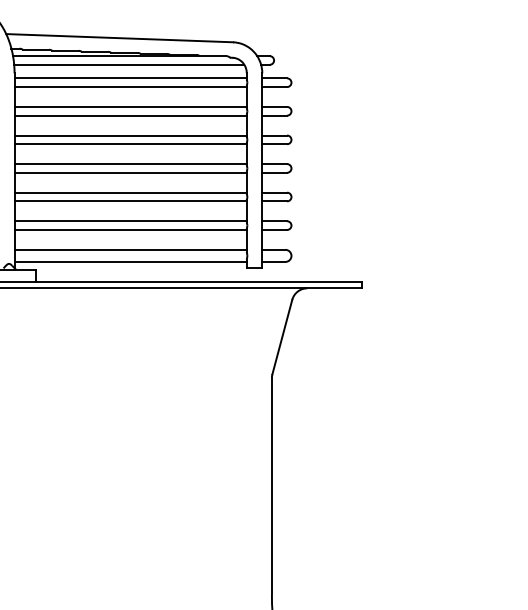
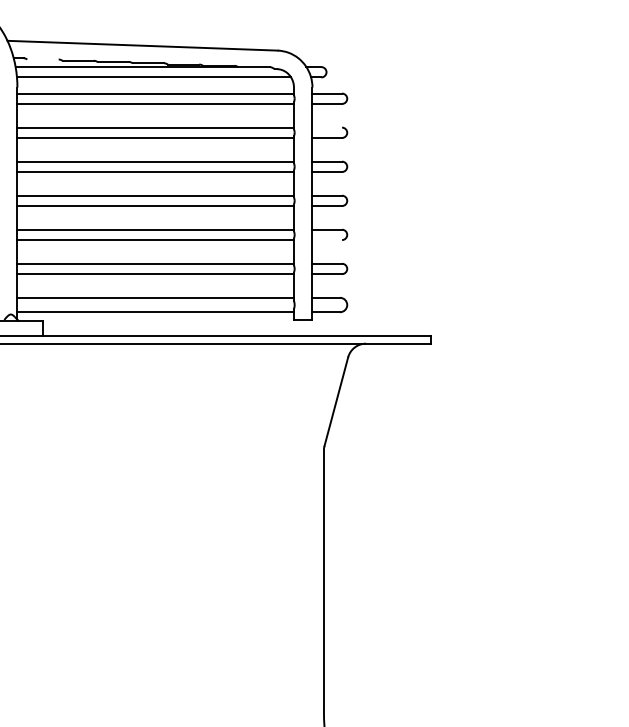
line: (35, 49) -> (42, 59), removed
line: (274, 106) -> (327, 127), removed
line: (274, 201) -> (327, 240), removed

